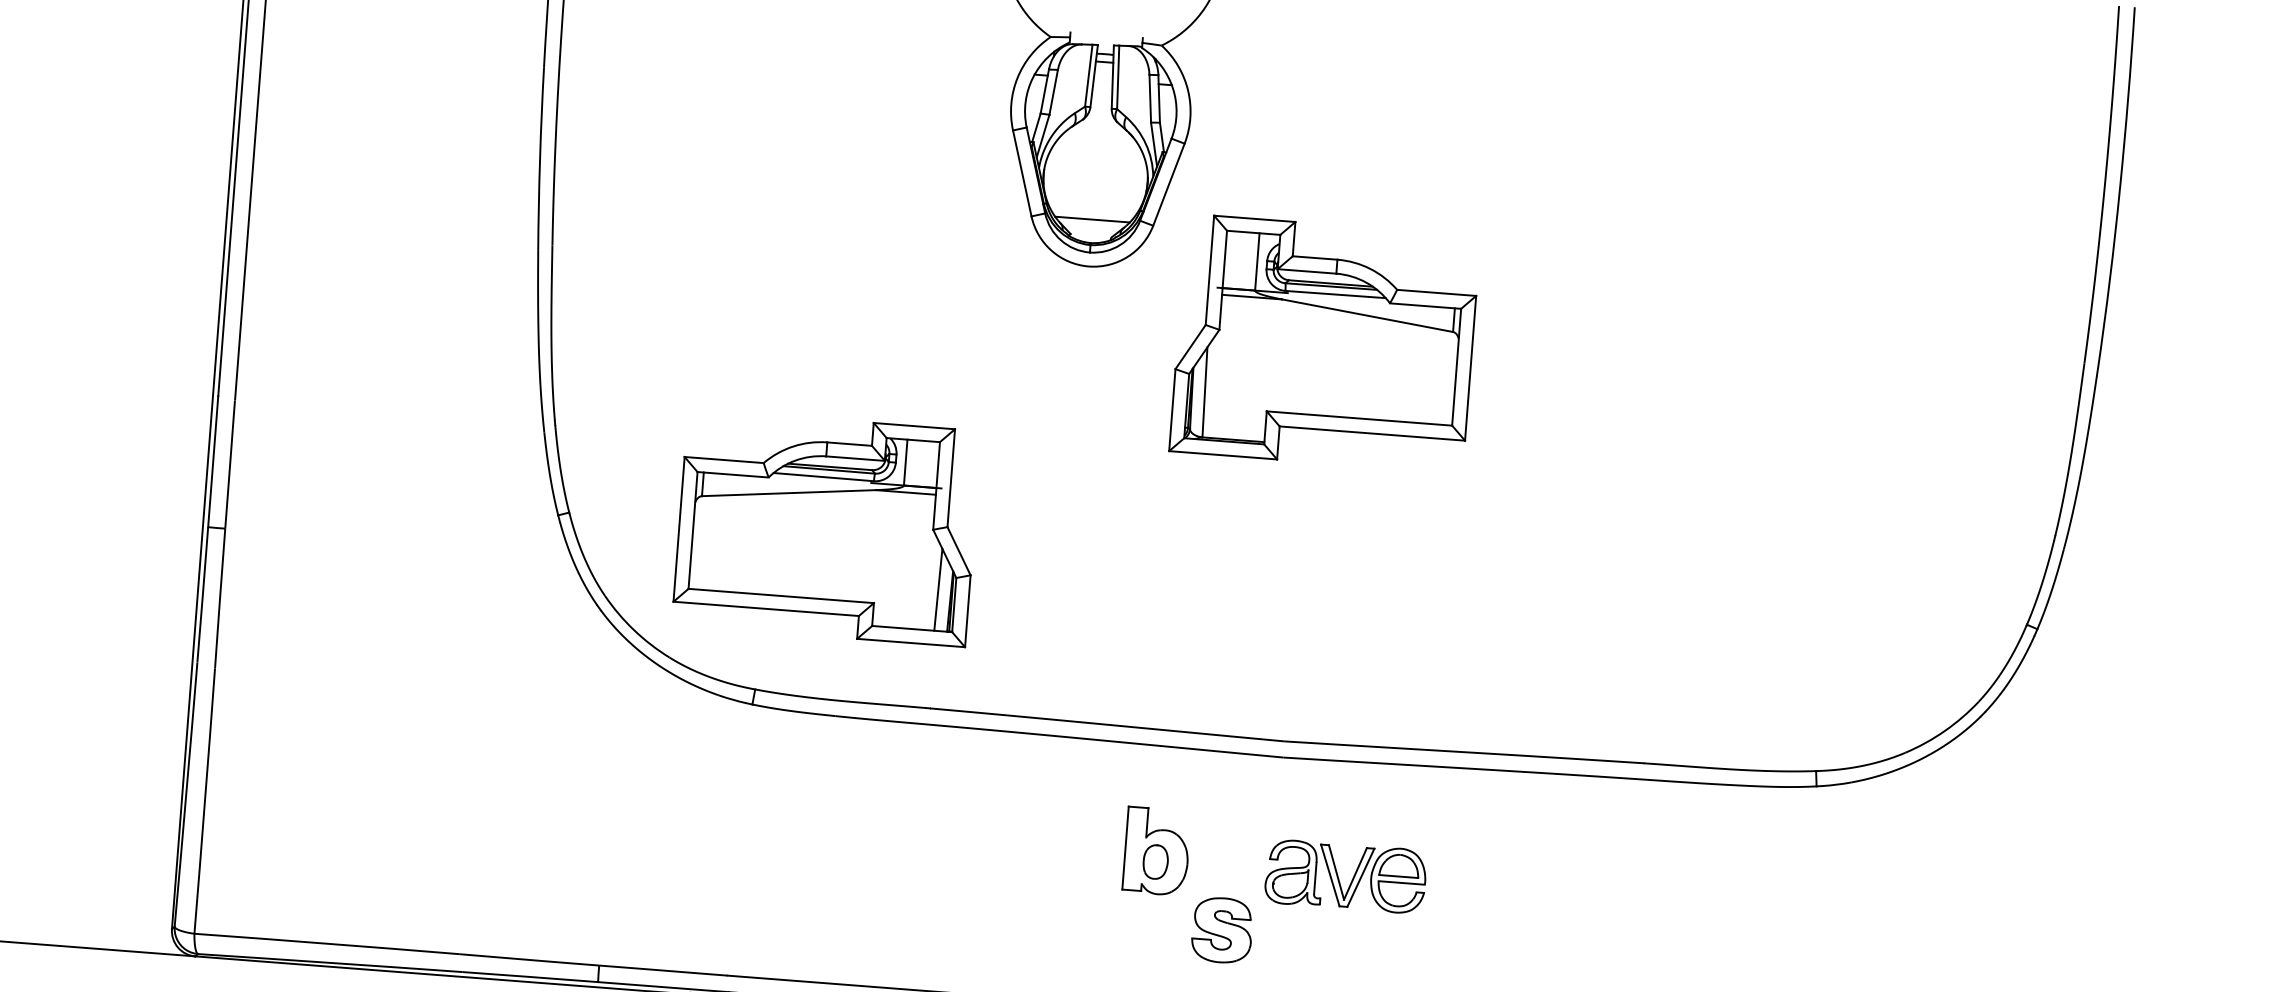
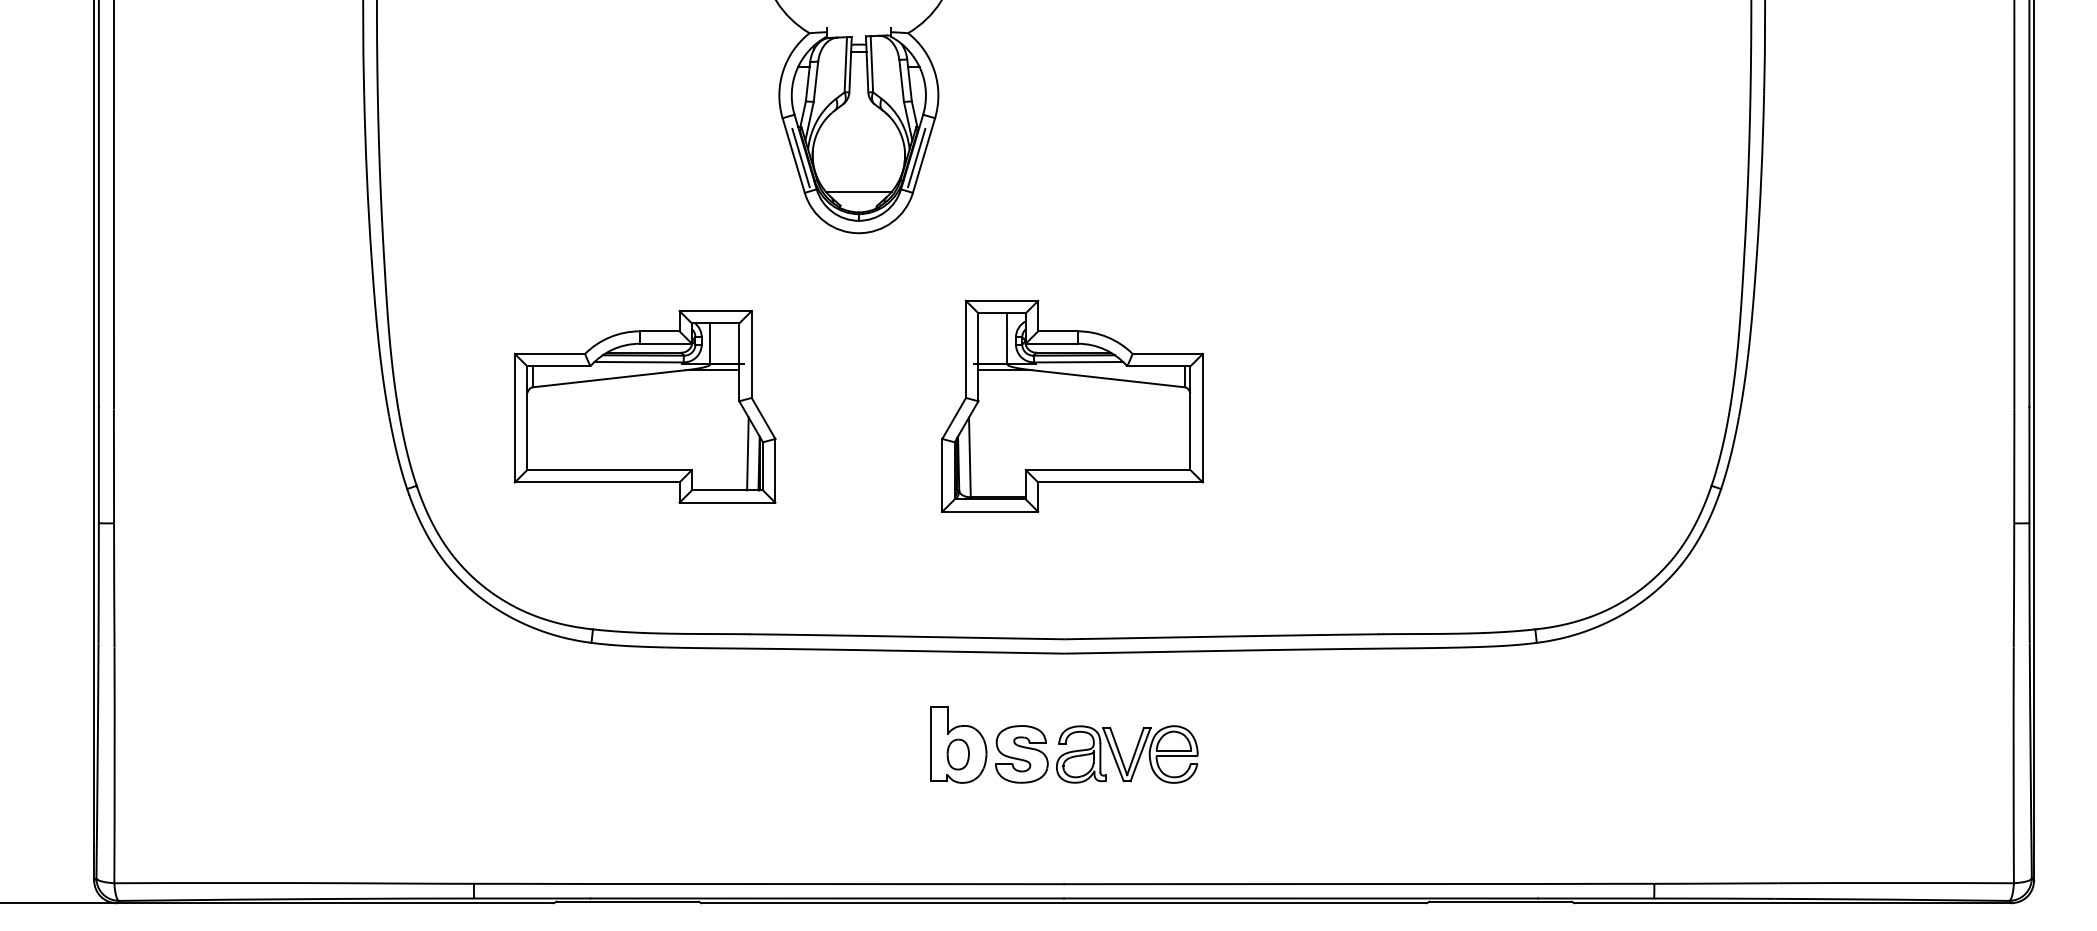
line: (1029, 177) -> (800, 158), added
line: (1160, 187) -> (916, 158), added
part: (1324, 342) -> (1072, 405), moved
part: (826, 527) -> (644, 406), moved
part: (1221, 930) -> (1021, 754), moved

